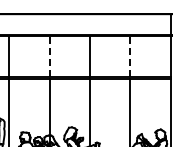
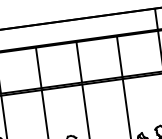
line: (49, 56) -> (38, 67), dashed -> solid
line: (130, 56) -> (119, 56), dashed -> solid

